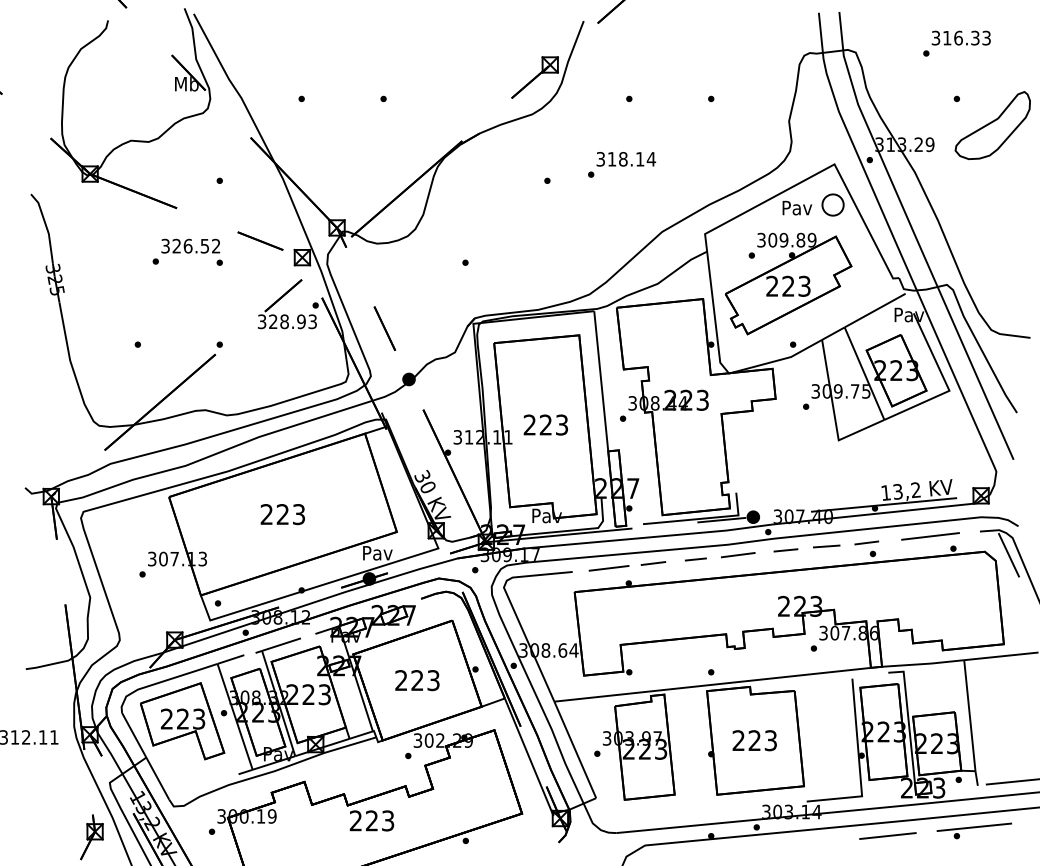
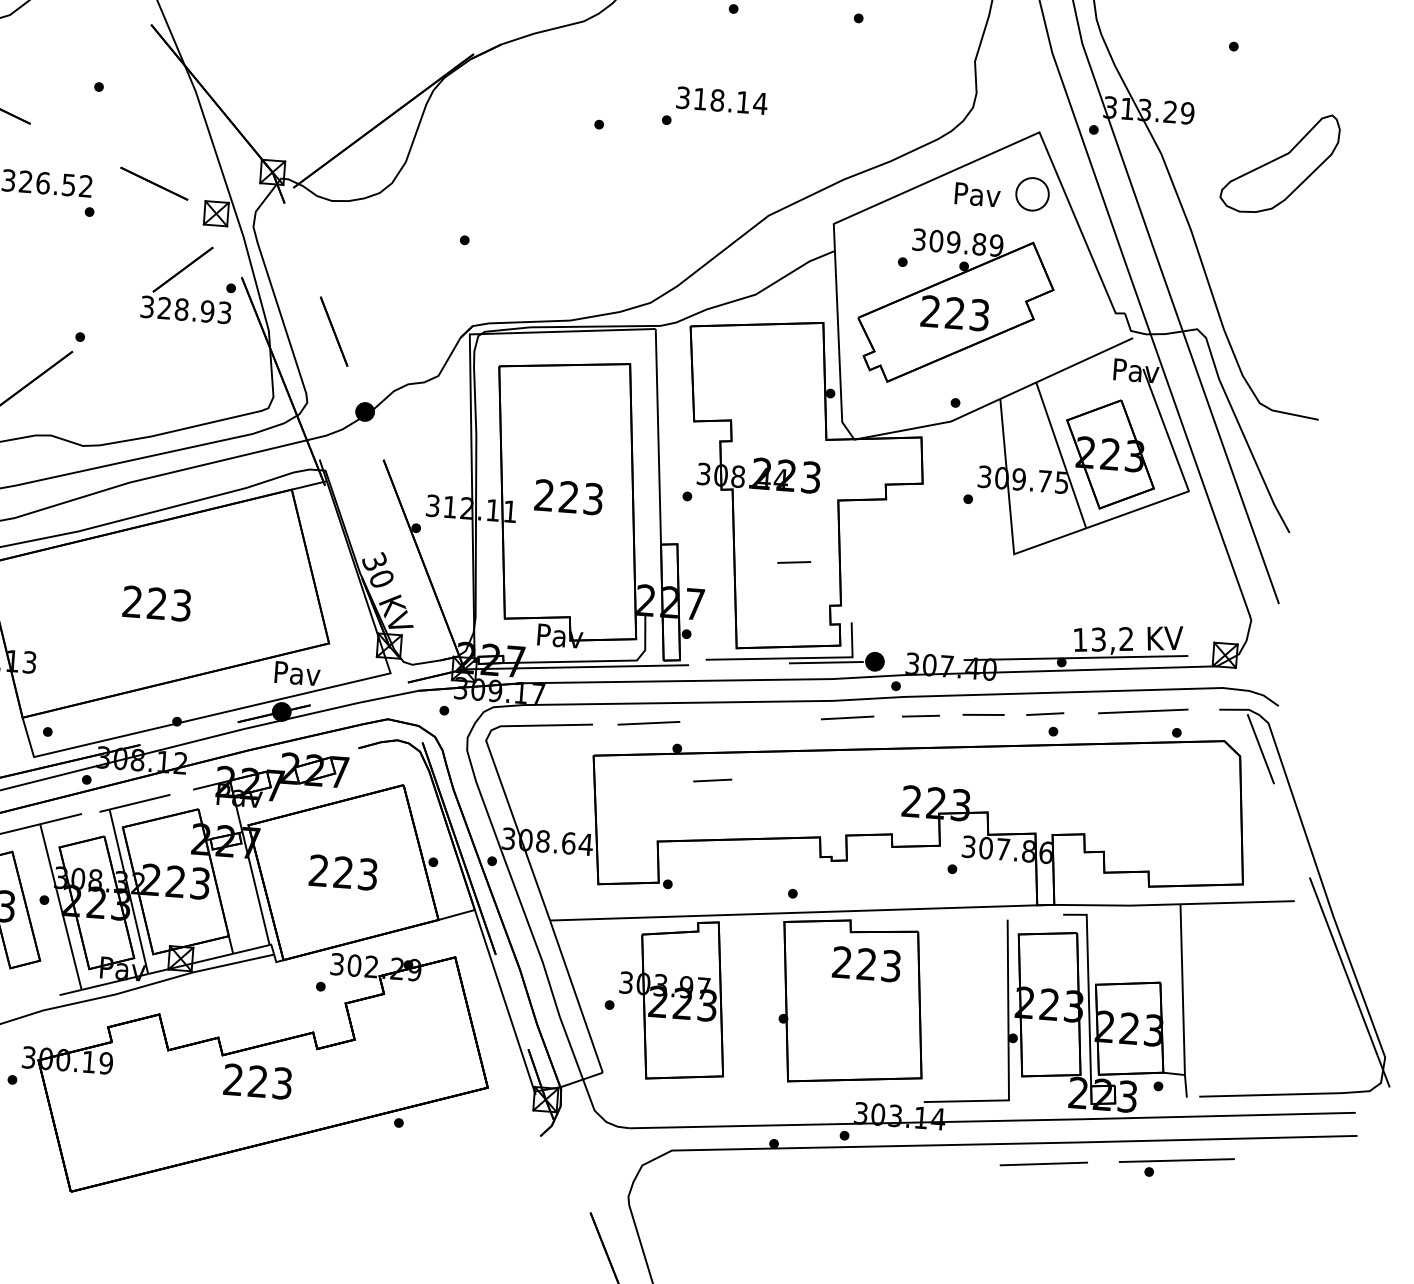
part: (992, 125) -> (1279, 162), moved
line: (695, 559) -> (793, 562), moved
line: (653, 563) -> (712, 780), moved
text: (754, 740) -> (866, 964), moved

